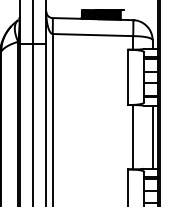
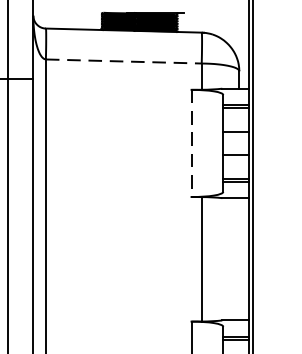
line: (93, 35) -> (124, 62), solid -> dashed
line: (127, 77) -> (190, 143), solid -> dashed
line: (152, 136) -> (239, 257), removed

